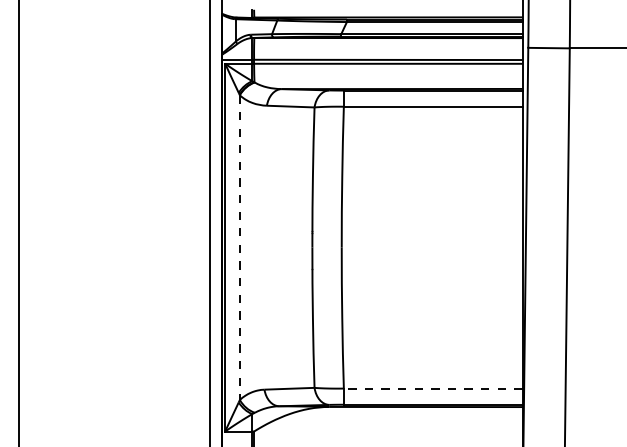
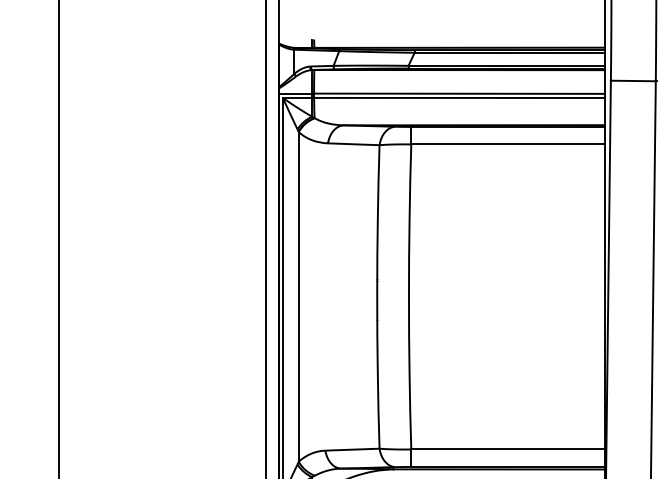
line: (239, 248) -> (298, 297), dashed -> solid
line: (432, 388) -> (507, 449), dashed -> solid

